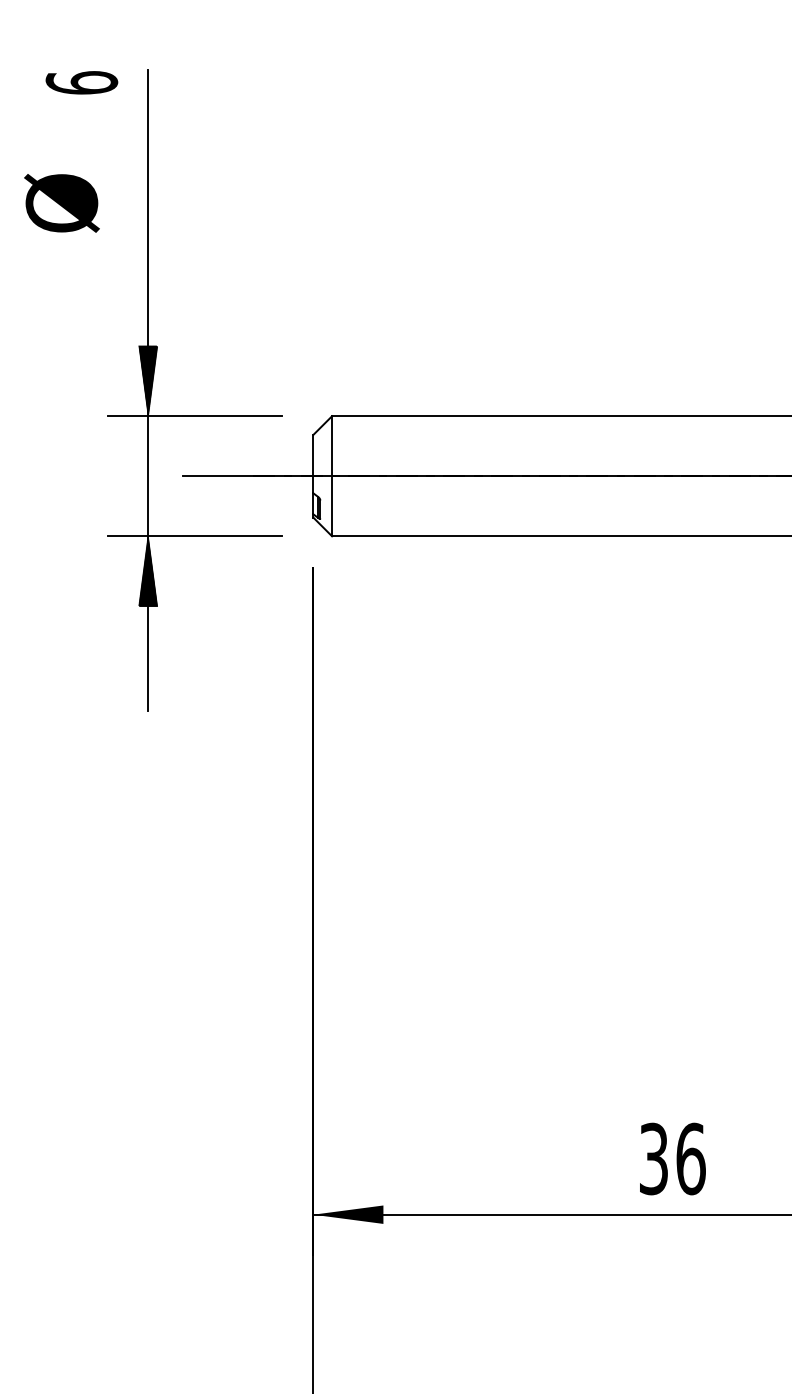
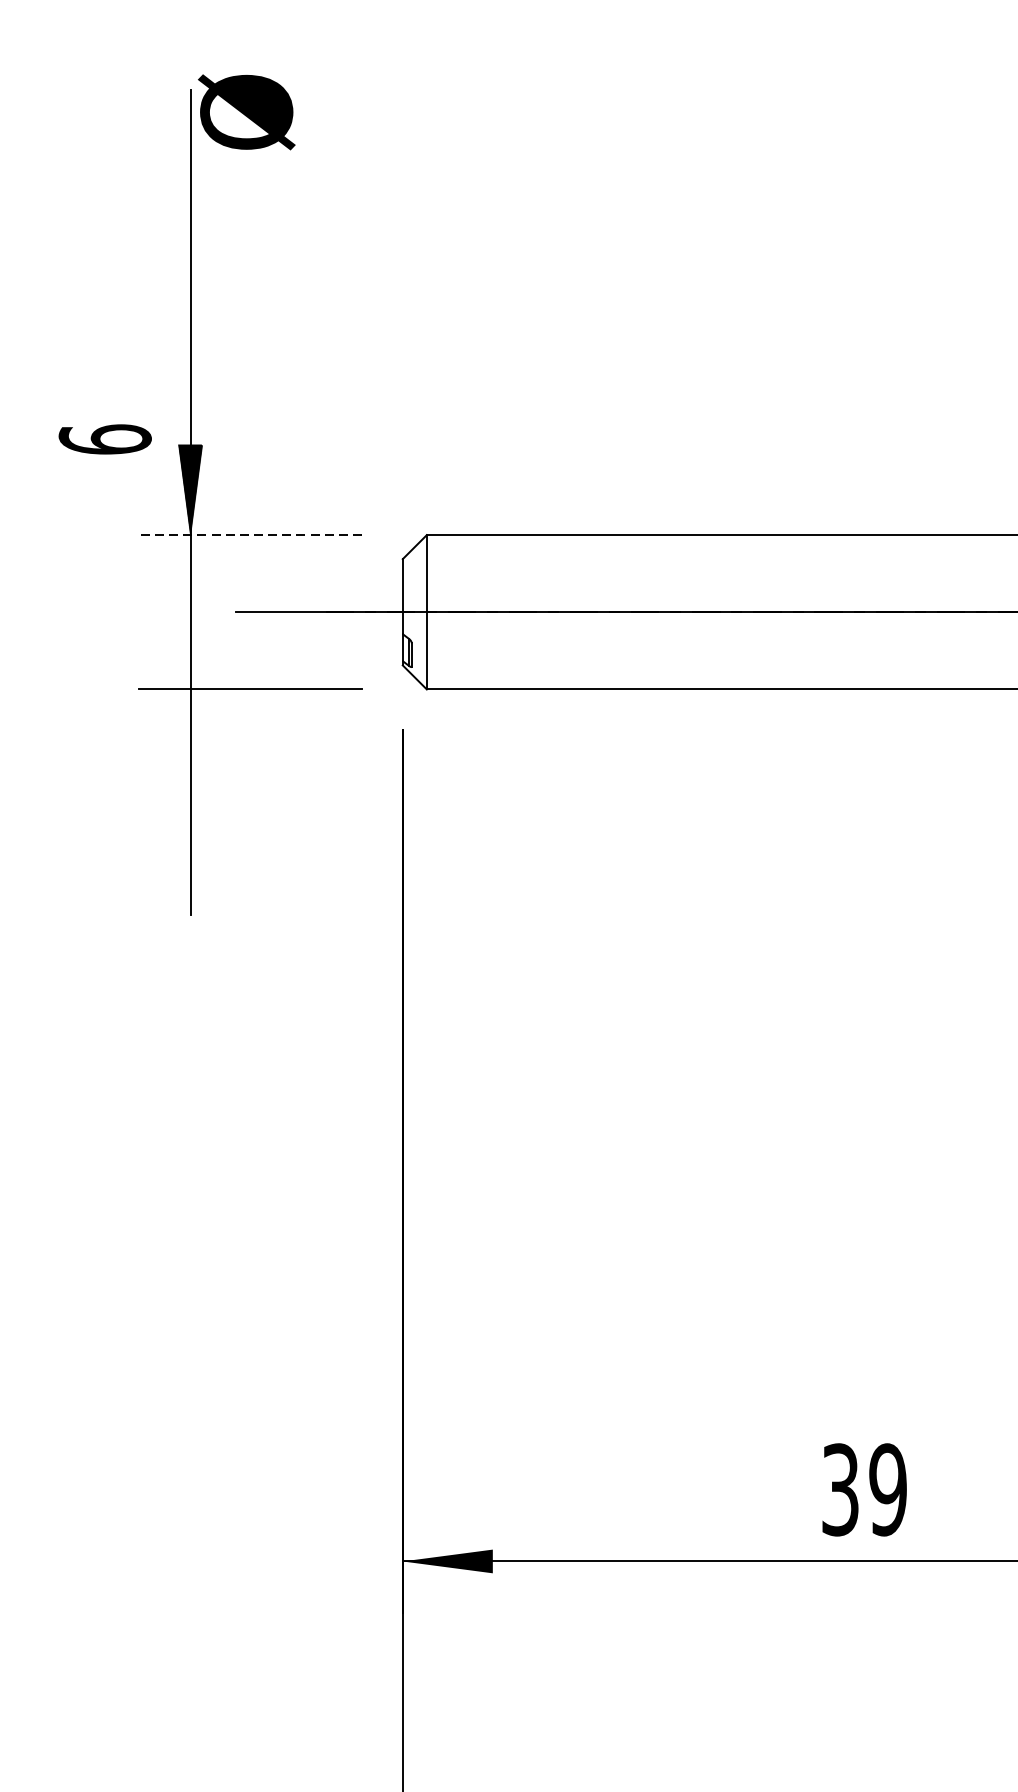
text: (81, 82) -> (104, 439), moved
text: (61, 203) -> (246, 112), moved
line: (194, 416) -> (249, 535), solid -> dashed
hatch: (148, 571) -> (190, 734), removed
text: (690, 1158) -> (887, 1489), 36 -> 39

